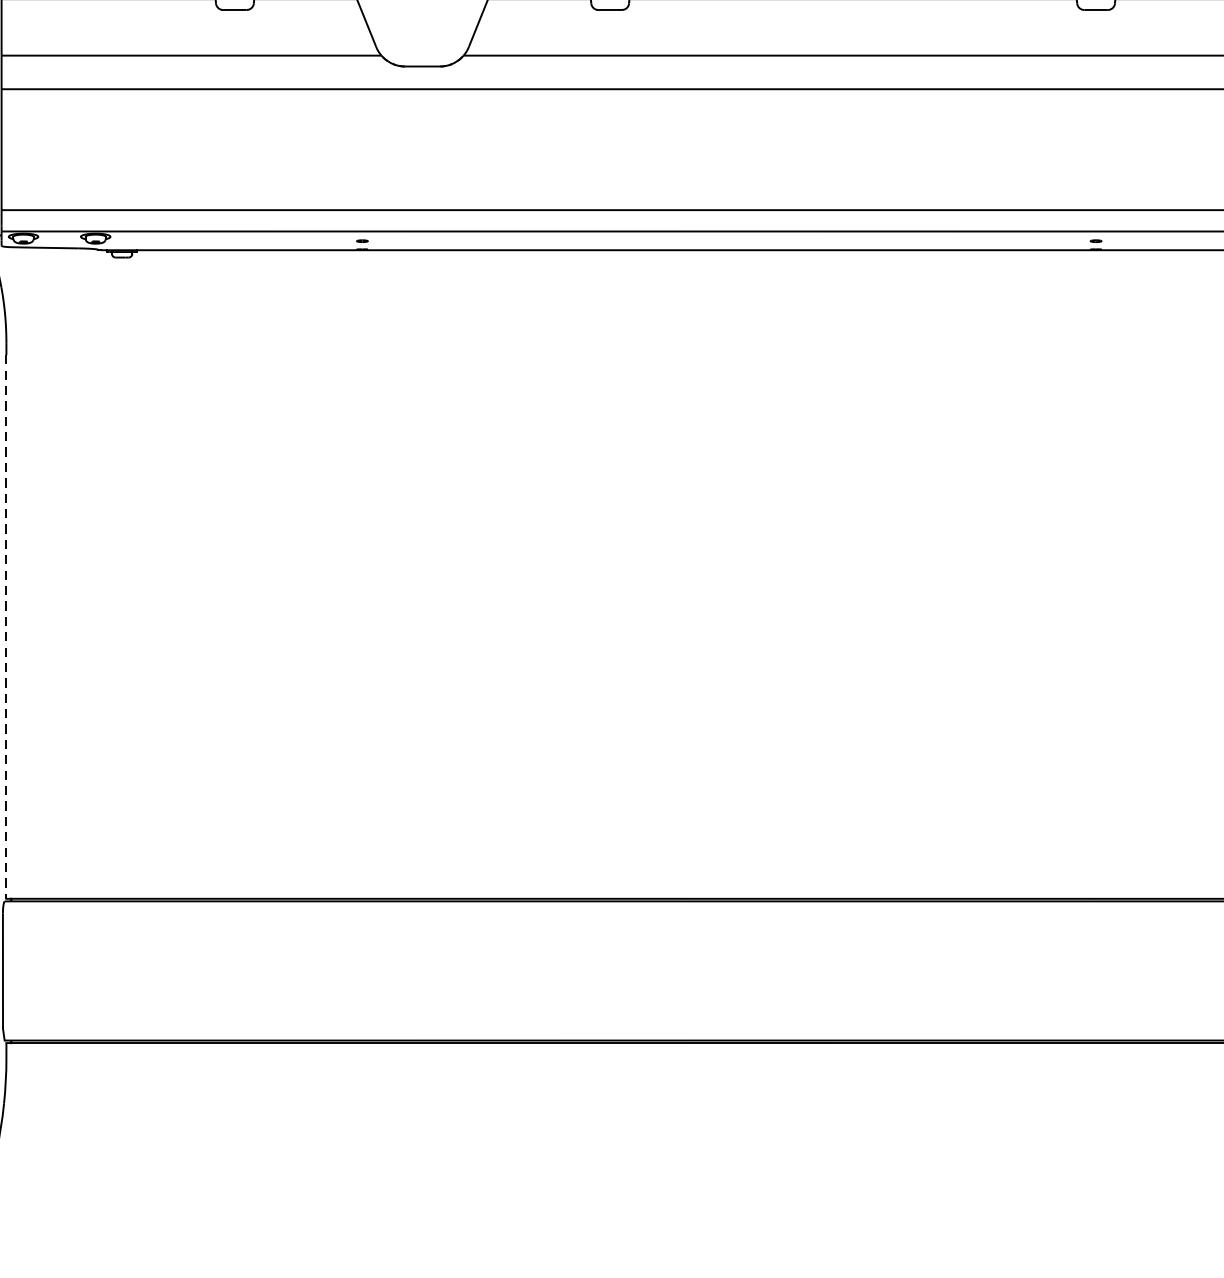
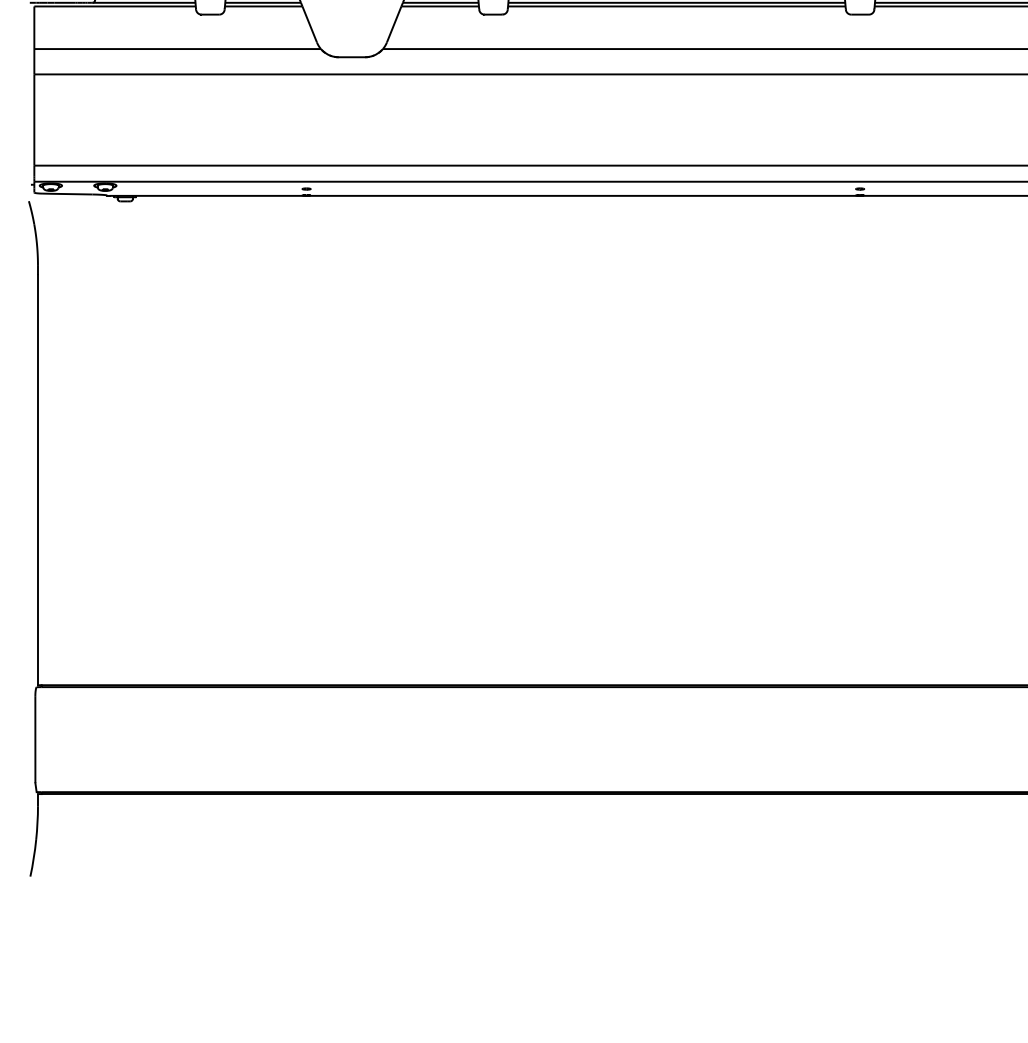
line: (5, 627) -> (37, 480), dashed -> solid

